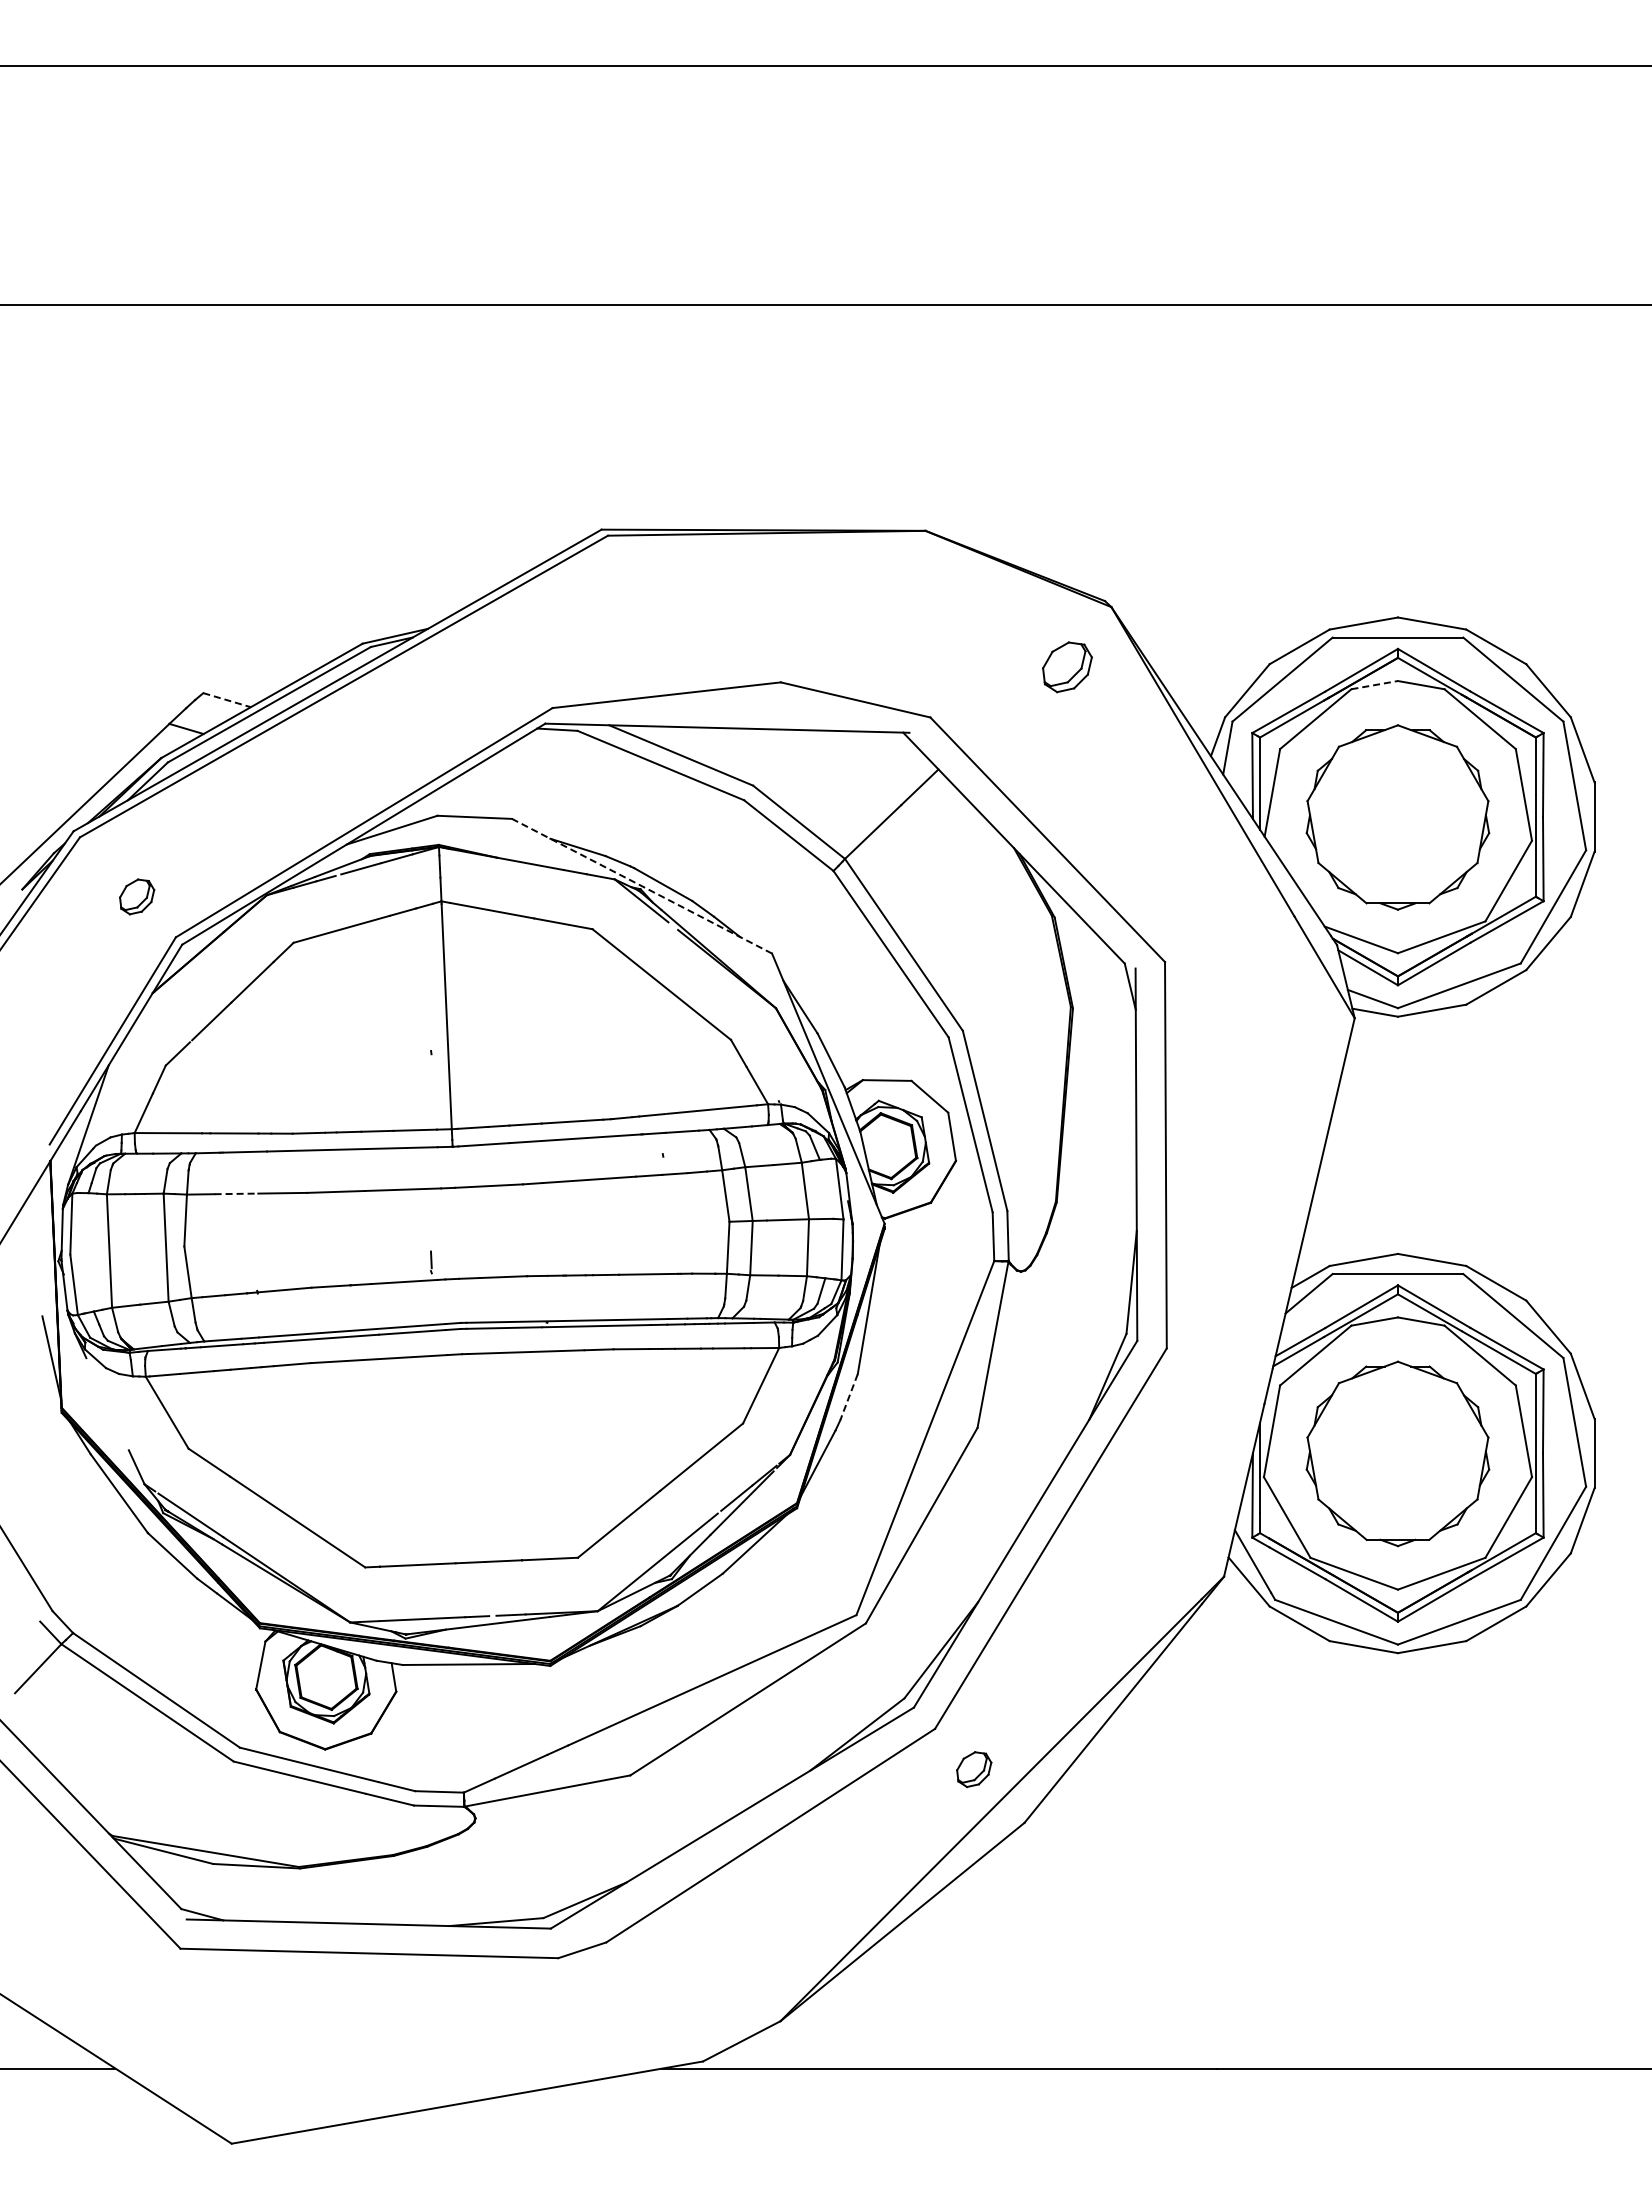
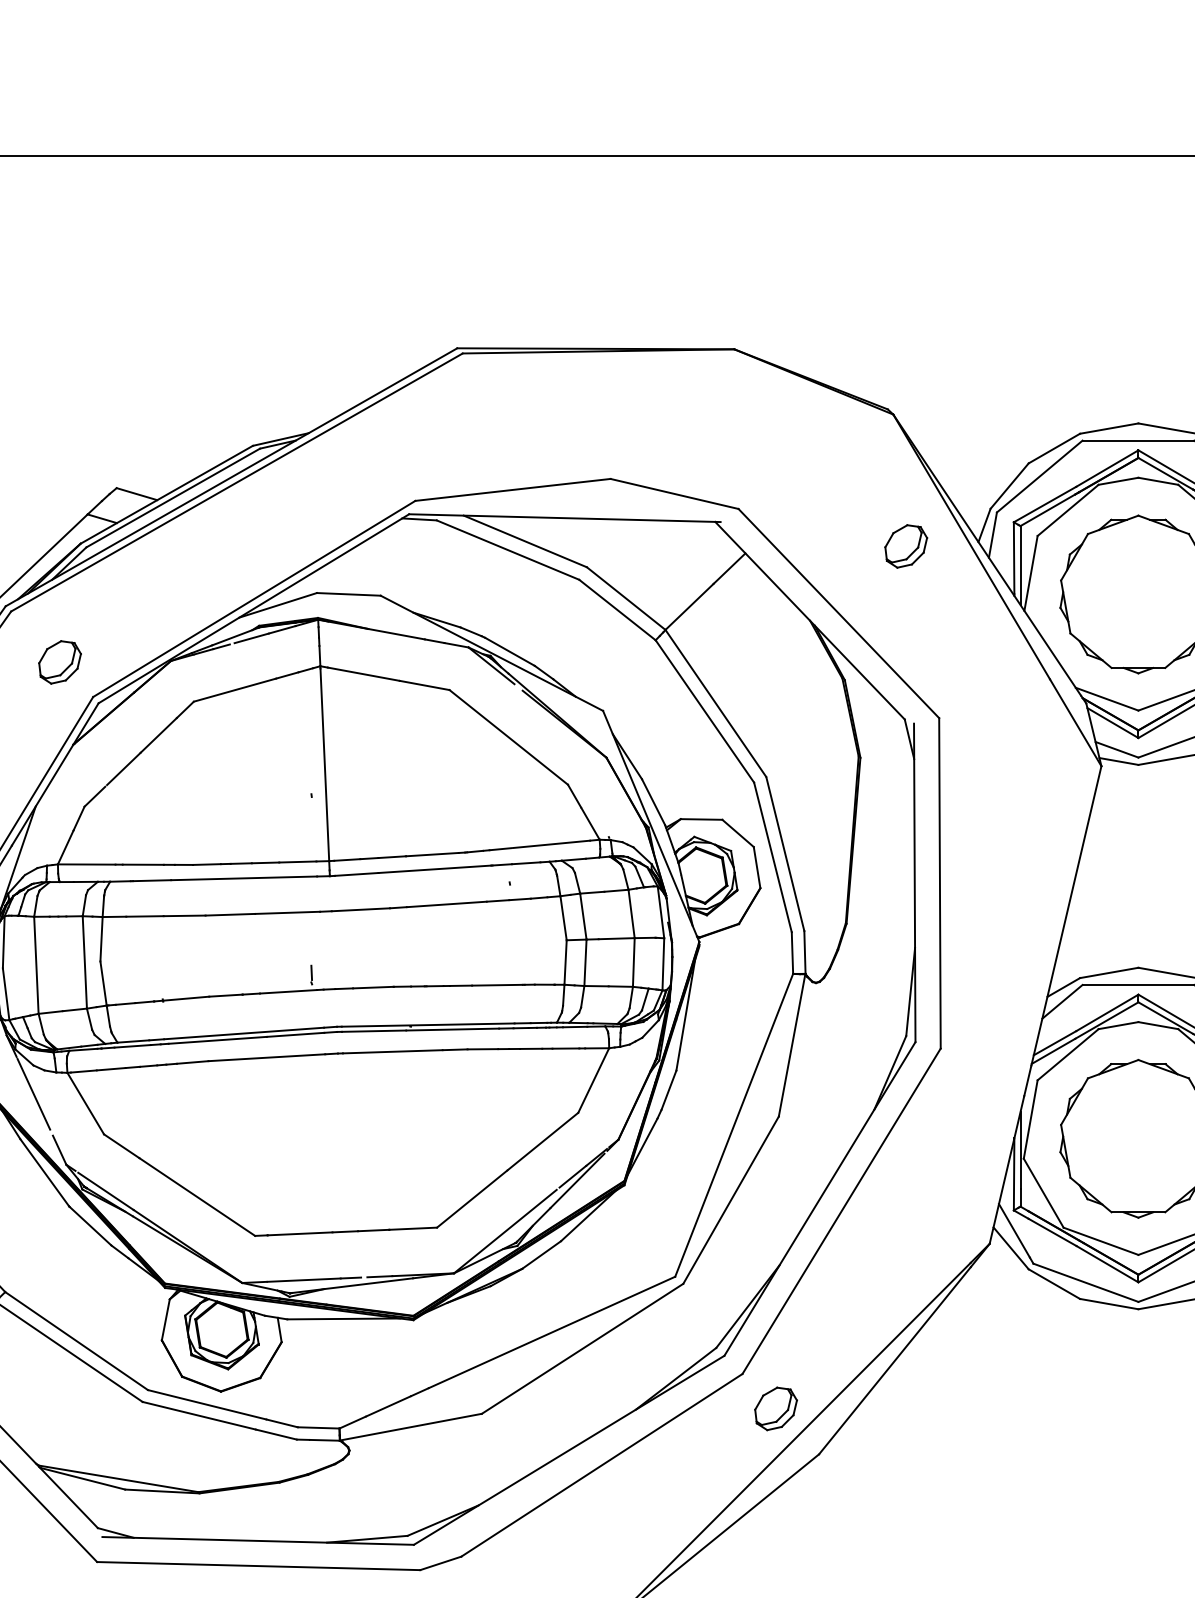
part: (1067, 667) -> (906, 546), moved
line: (1374, 685) -> (1118, 481), dashed -> solid
line: (227, 700) -> (137, 494), dashed -> solid
line: (641, 886) -> (491, 653), dashed -> solid
part: (136, 896) -> (59, 662), size x1.43
line: (236, 1193) -> (145, 916), dashed -> solid
line: (849, 1397) -> (669, 1090), dashed -> solid
line: (106, 1401) -> (33, 1094), added
part: (973, 1769) -> (775, 1408), size x1.43

